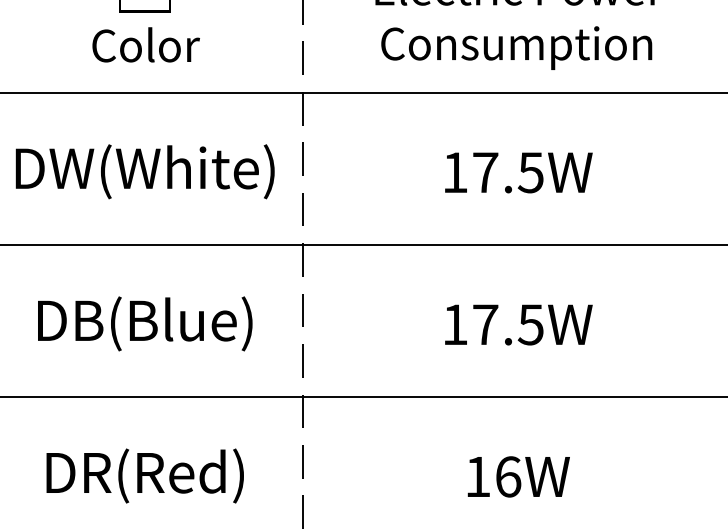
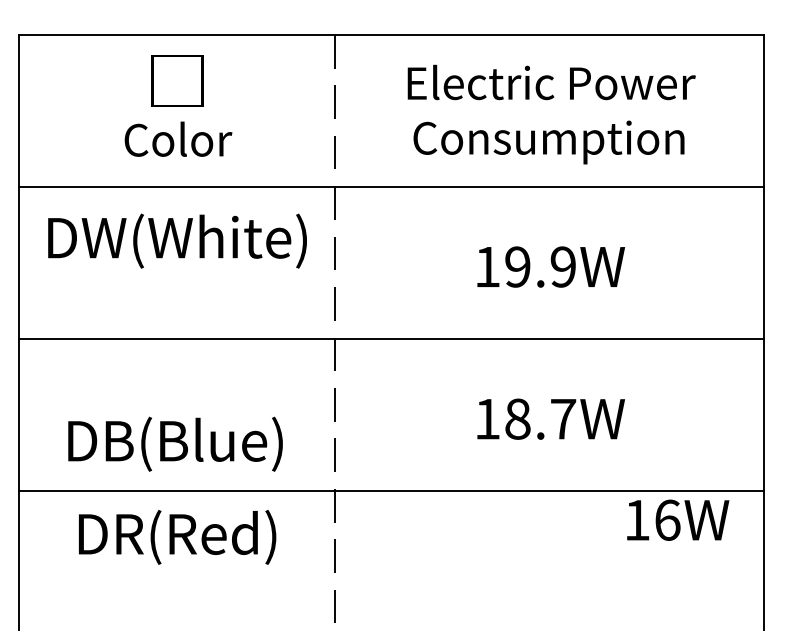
text: (145, 171) -> (177, 240), moved
text: (508, 172) -> (540, 266), 17.5W -> 19.9W
text: (145, 323) -> (175, 443), moved
text: (508, 324) -> (540, 418), 17.5W -> 18.7W
text: (145, 476) -> (177, 537), moved
text: (519, 476) -> (678, 519), moved

